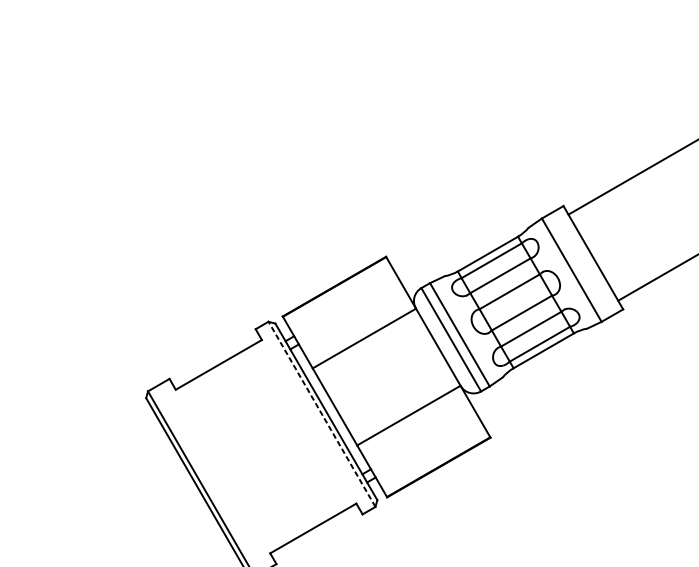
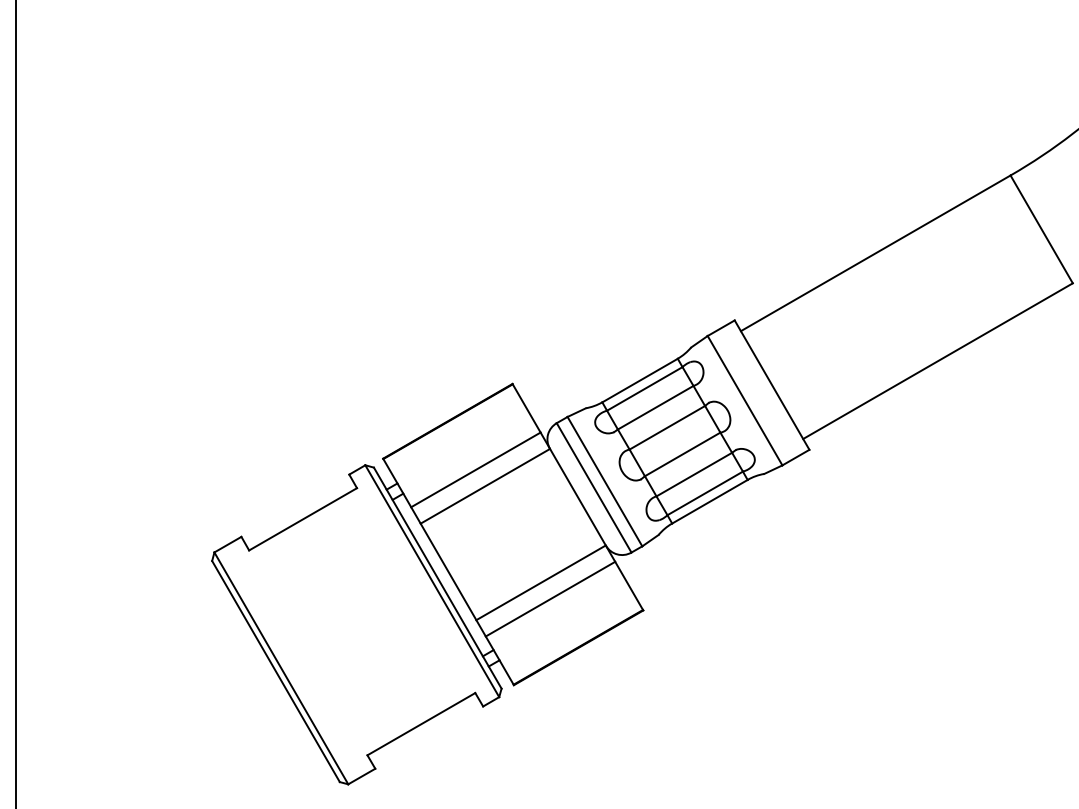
line: (356, 325) -> (475, 469), added
line: (322, 414) -> (432, 581), dashed -> solid
line: (416, 428) -> (550, 598), added

